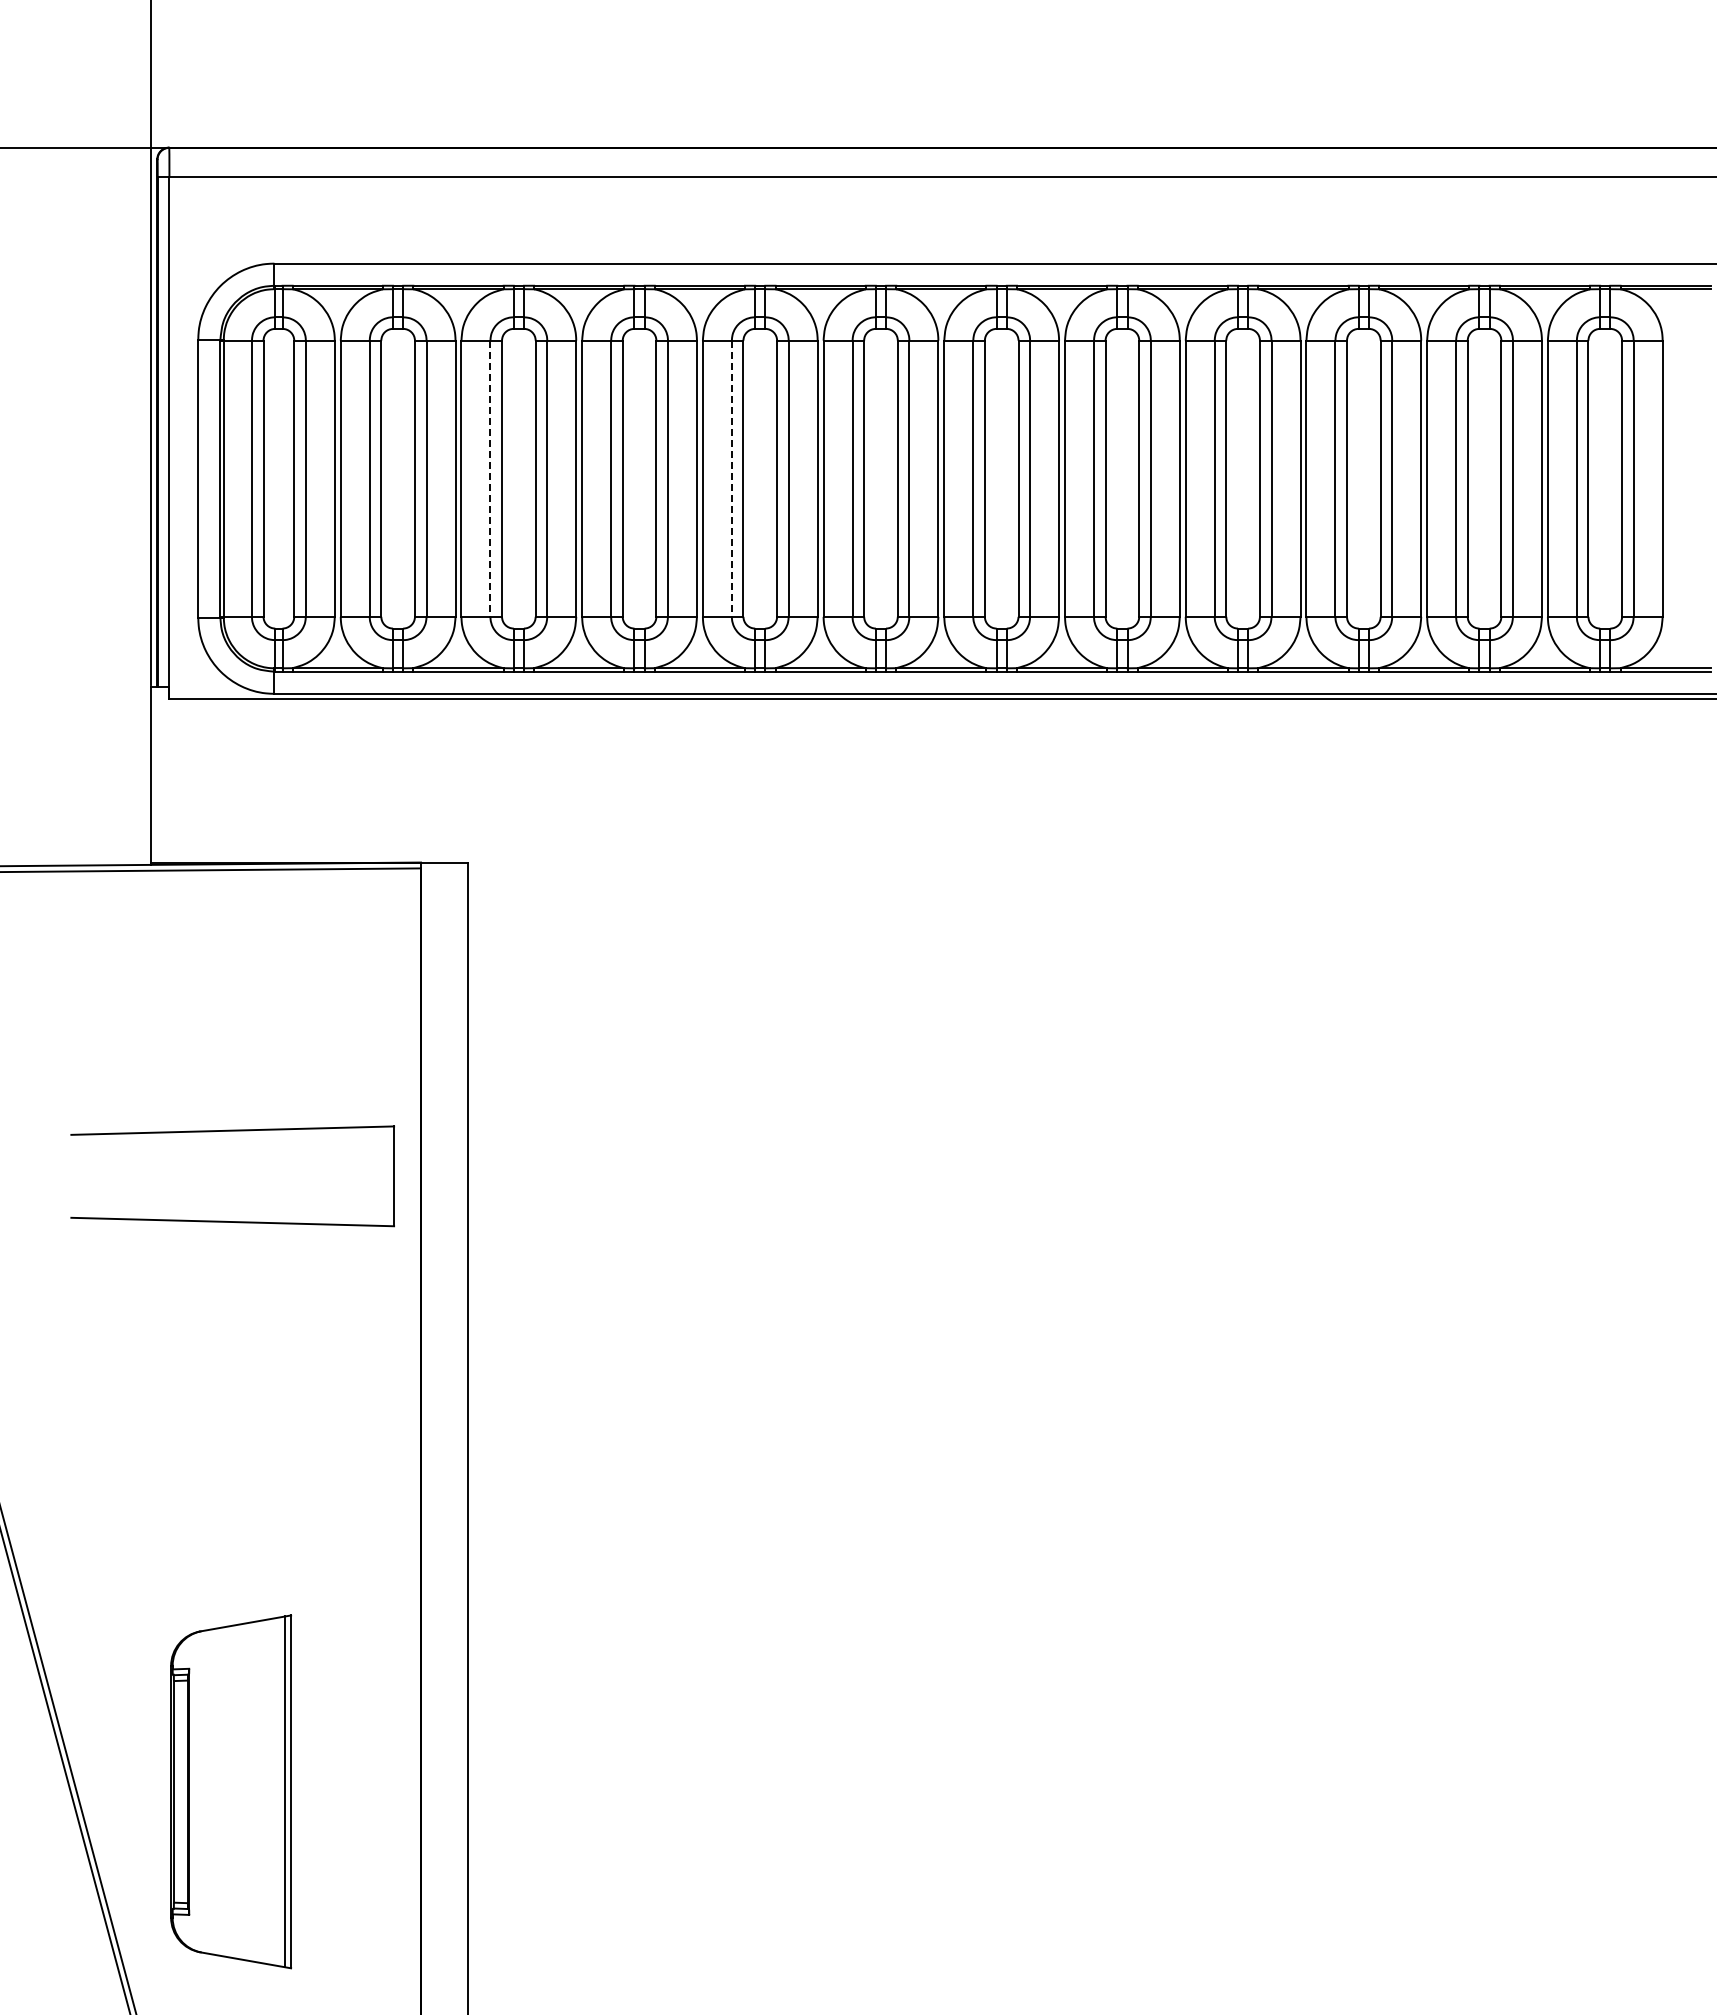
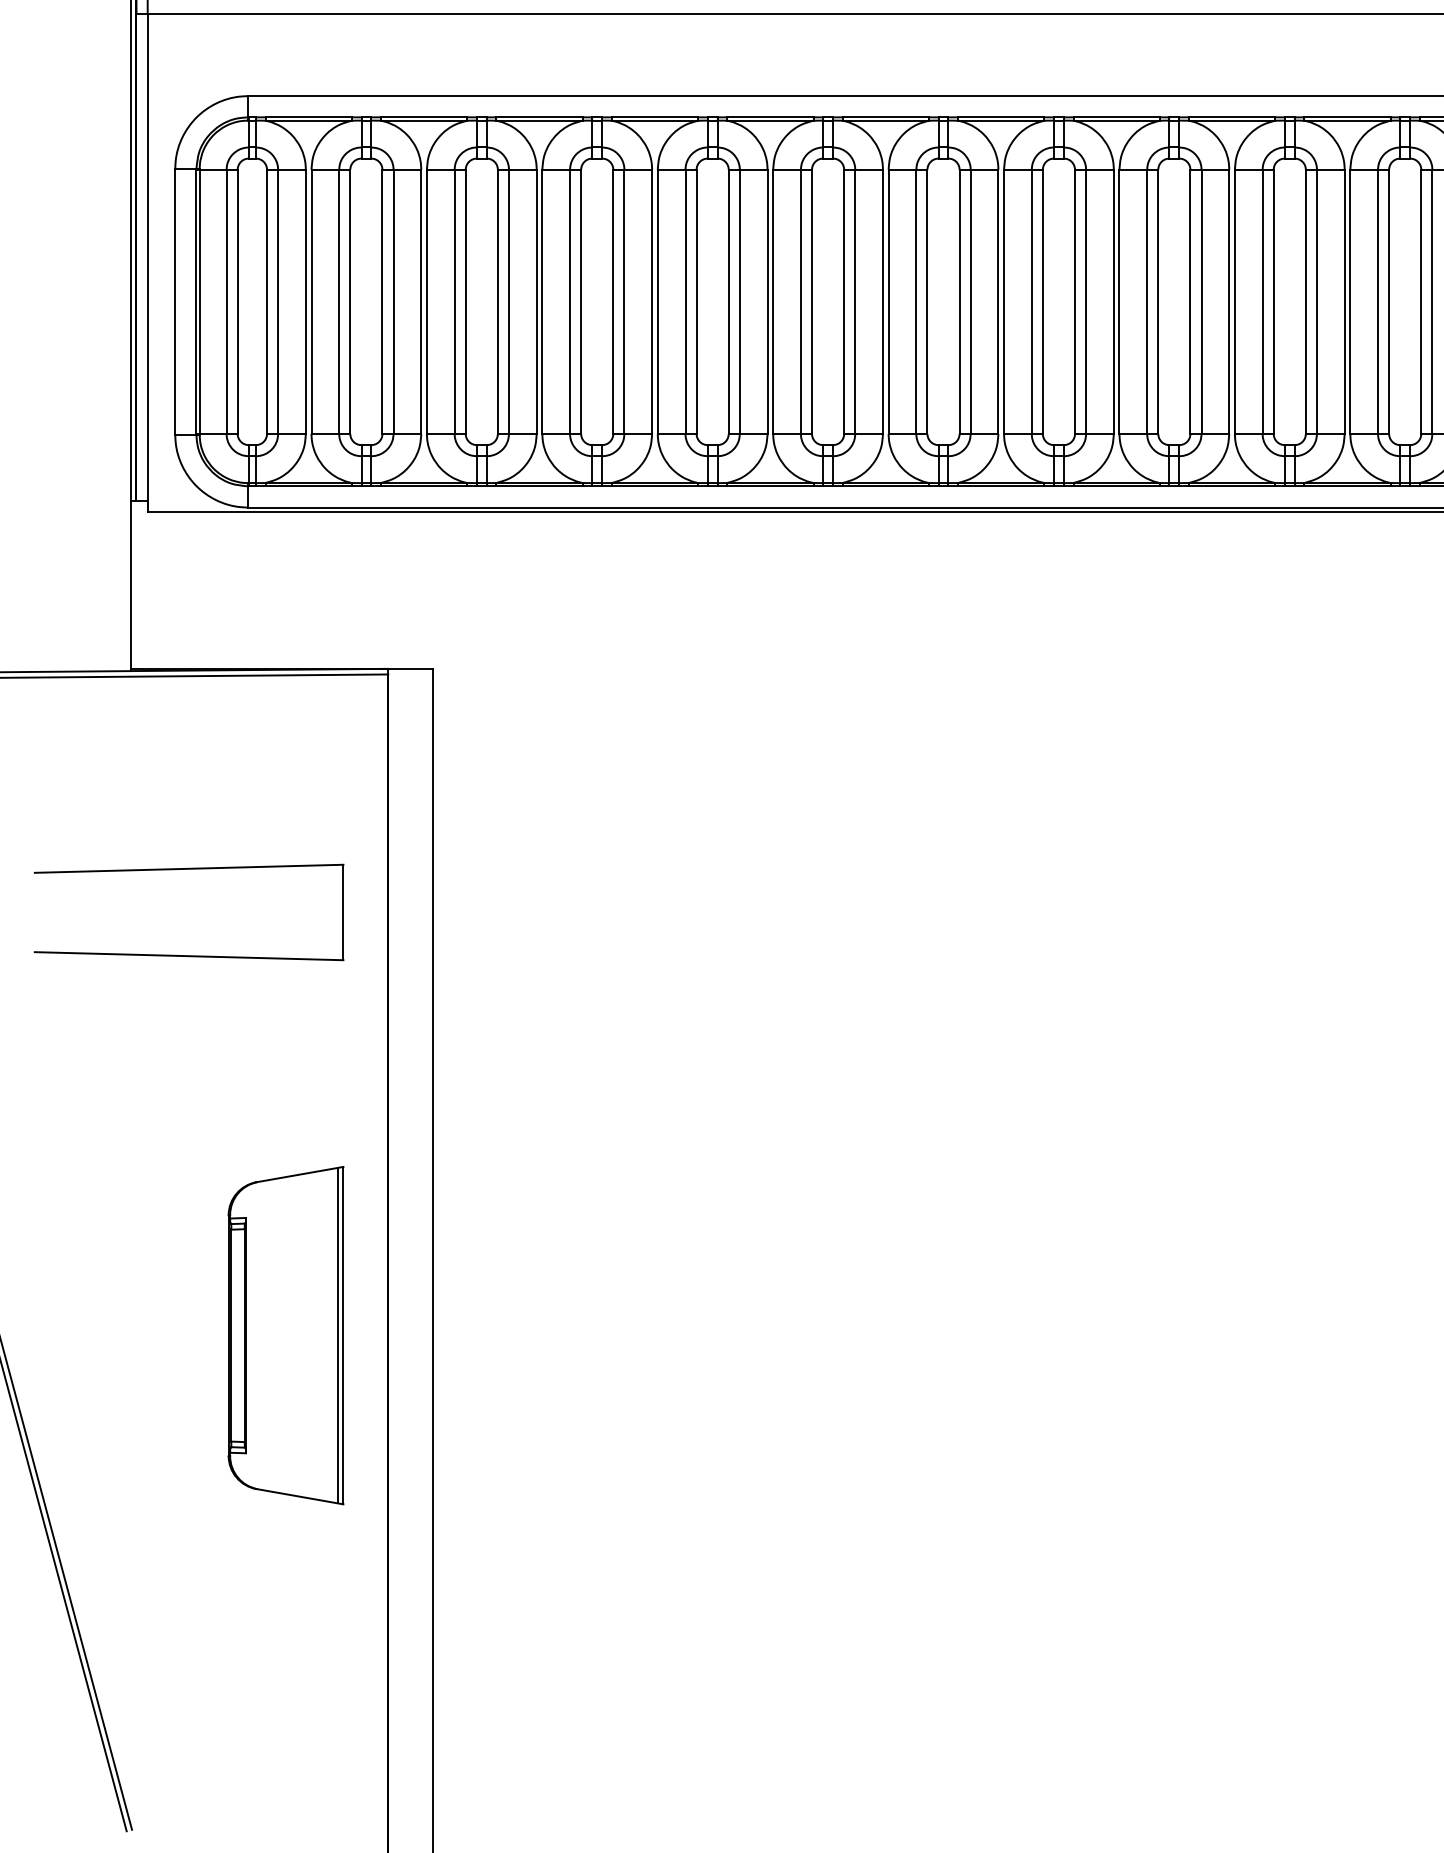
line: (490, 479) -> (454, 302), dashed -> solid
line: (731, 479) -> (685, 302), dashed -> solid
part: (224, 1220) -> (181, 954), moved
part: (230, 1791) -> (285, 1335), moved

